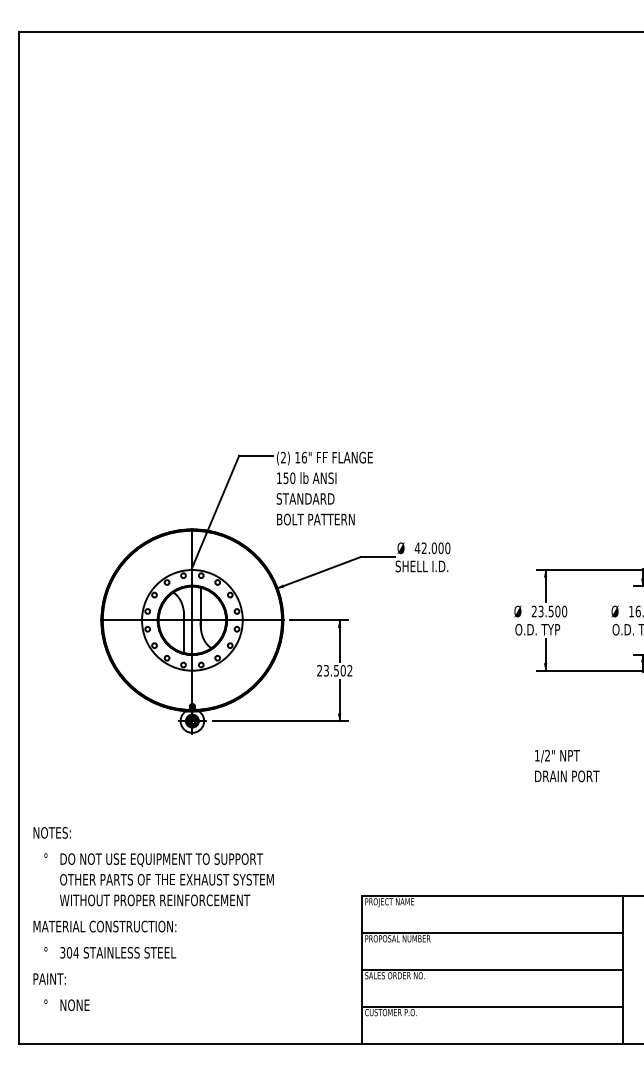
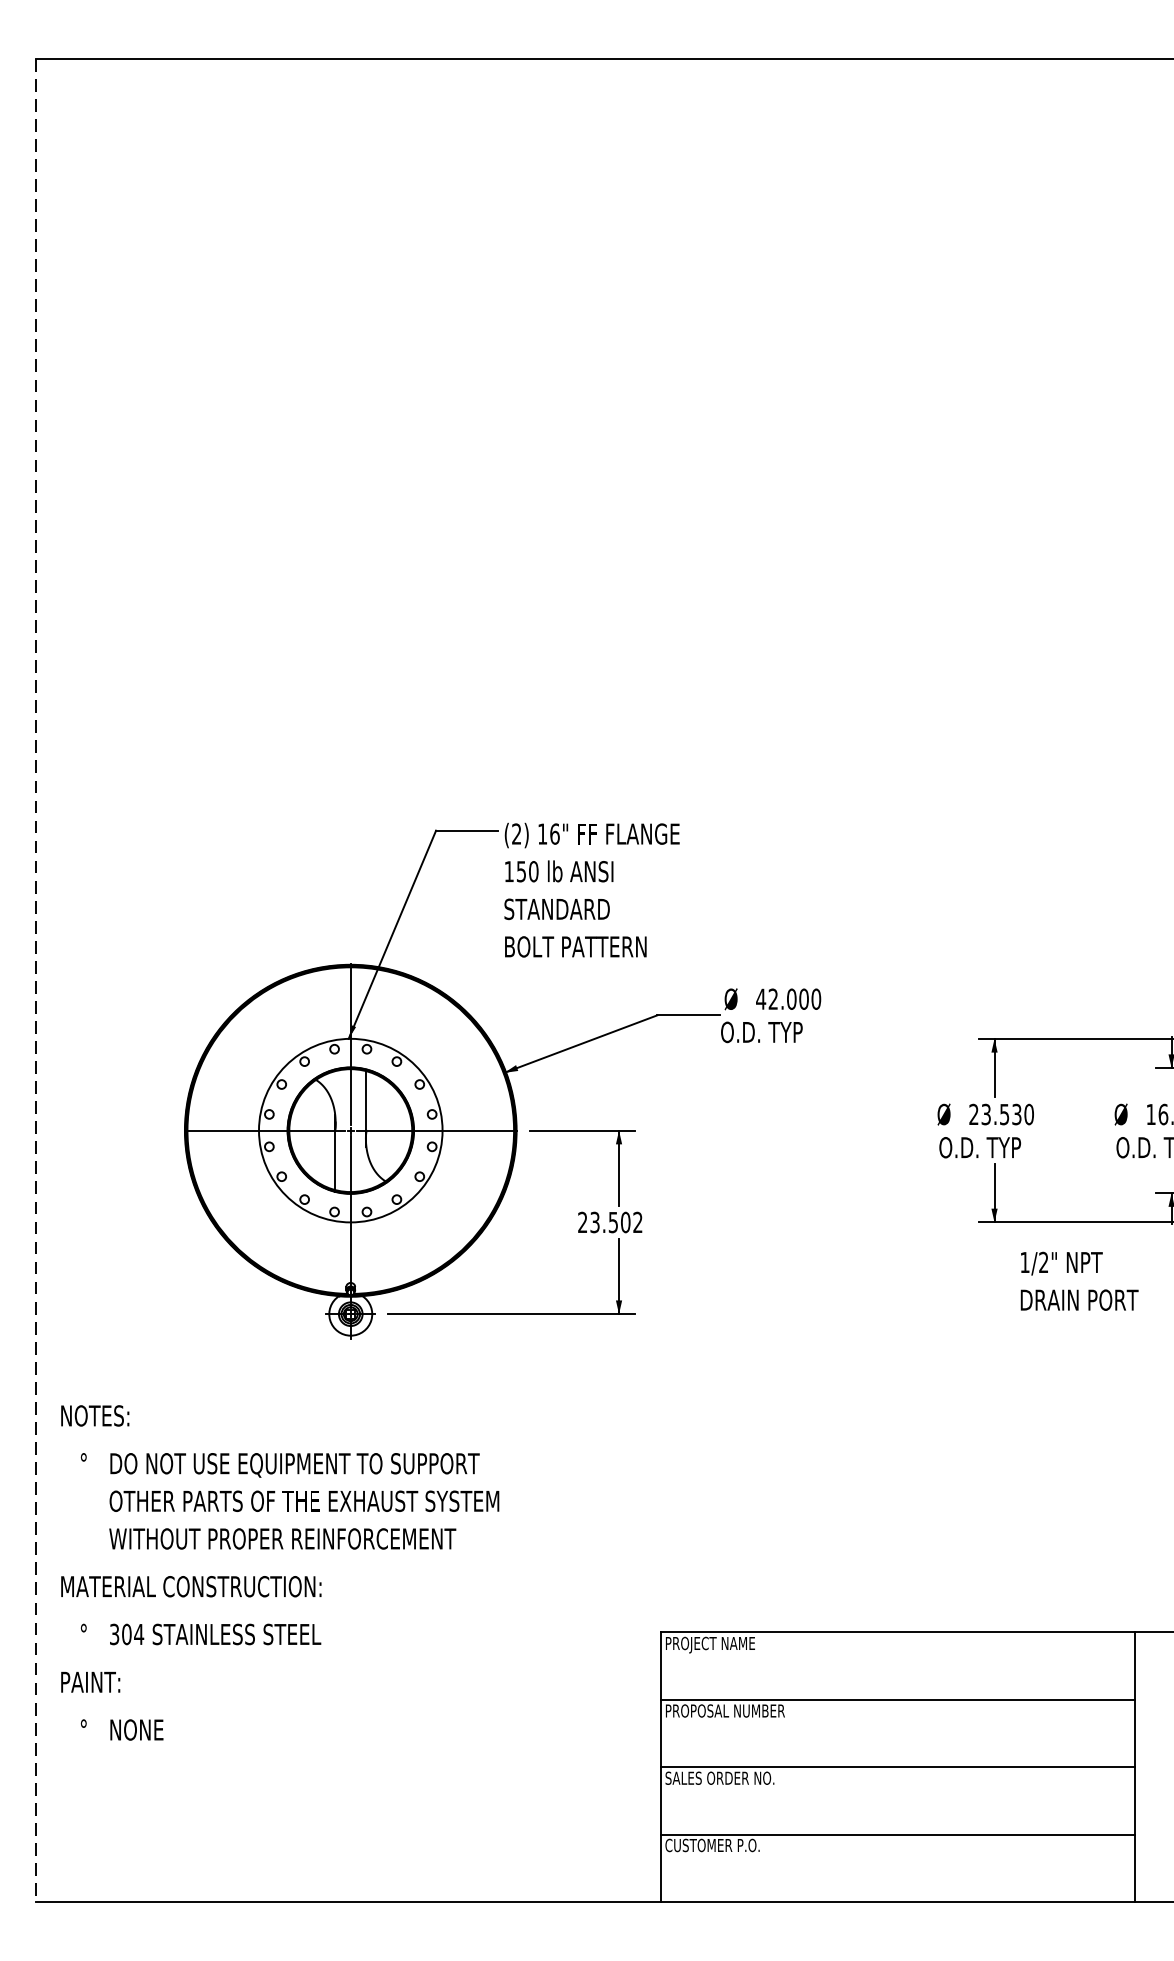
line: (19, 538) -> (35, 981), solid -> dashed
text: (421, 566) -> (768, 1032), SHELL I.D. -> O.D. TYP
text: (557, 611) -> (1016, 1114), 23.500 -> 23.530
text: (567, 765) -> (1080, 1280), moved
text: (153, 919) -> (279, 1573), moved

